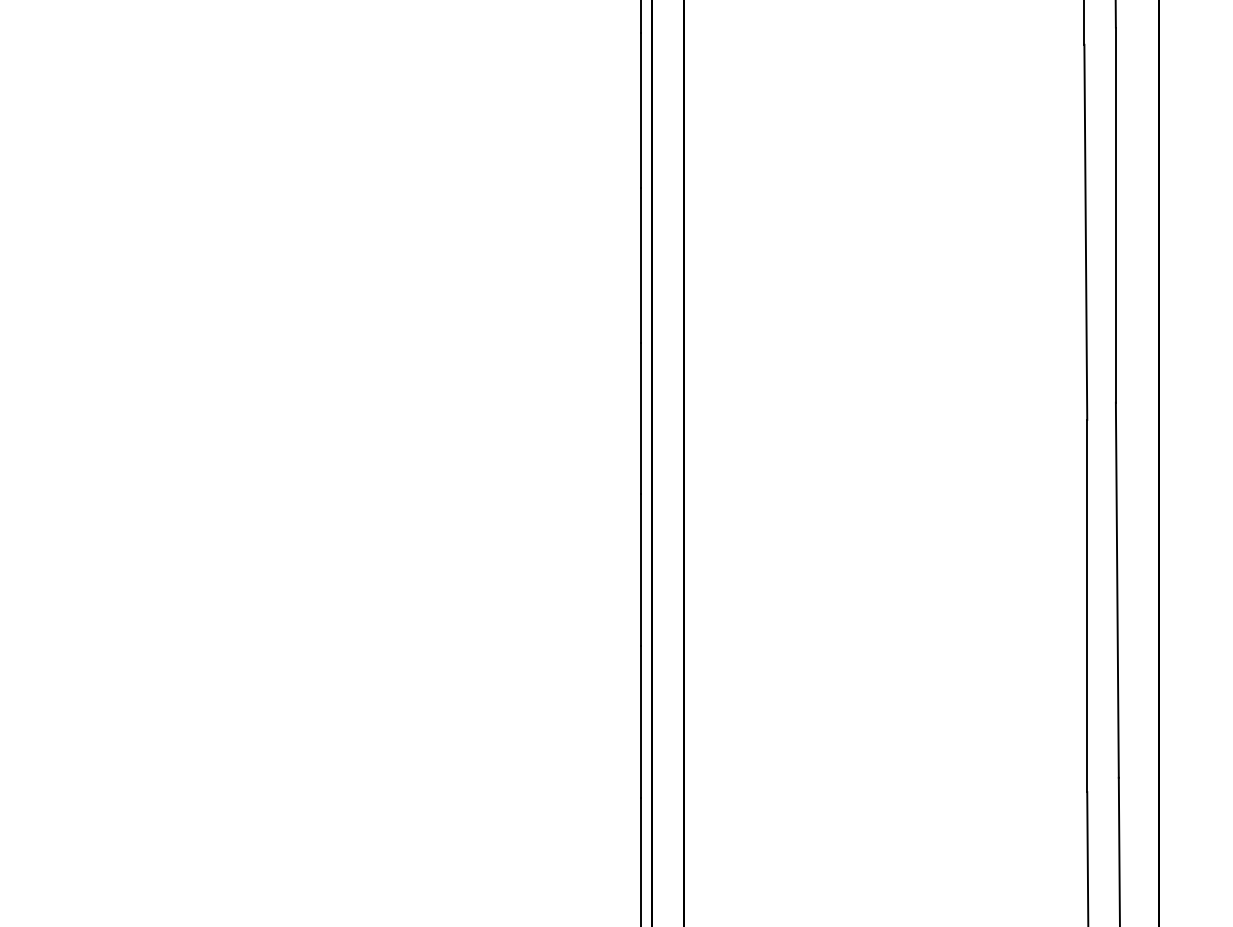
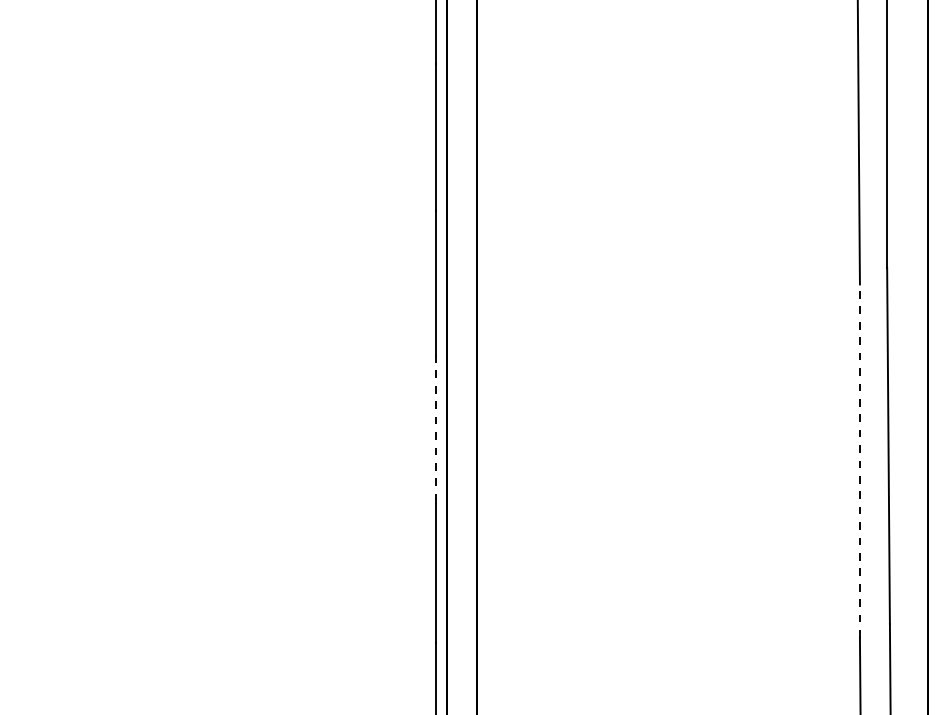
line: (640, 570) -> (435, 427), solid -> dashed
line: (1087, 605) -> (860, 460), solid -> dashed

